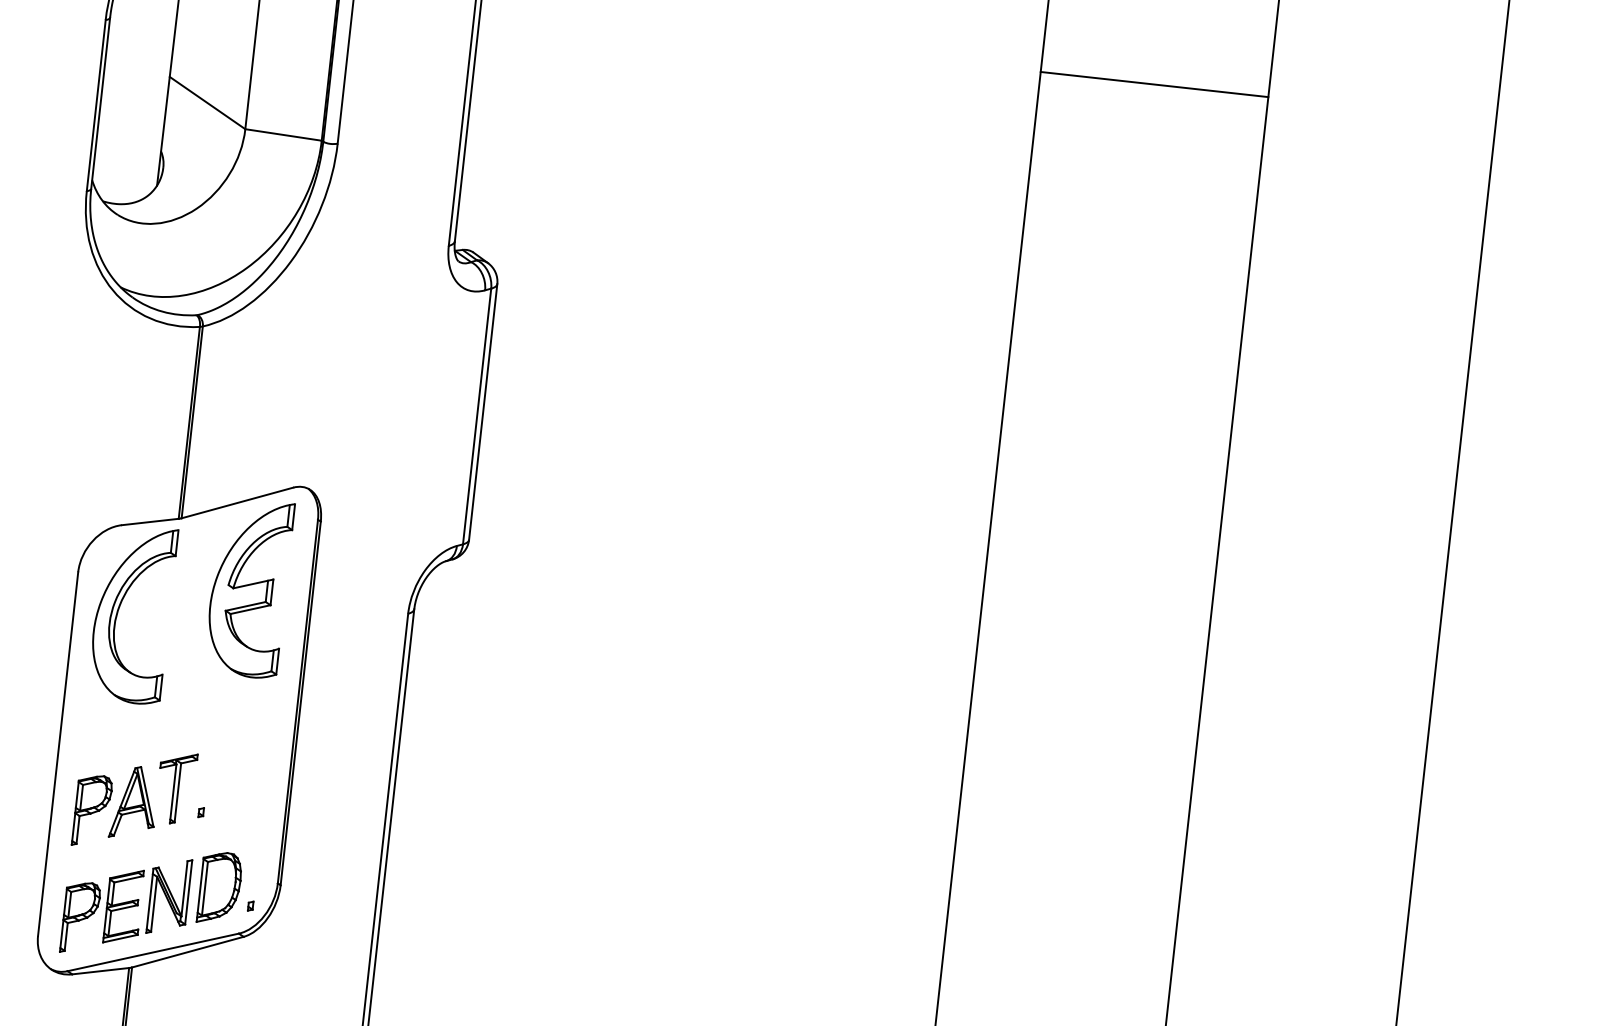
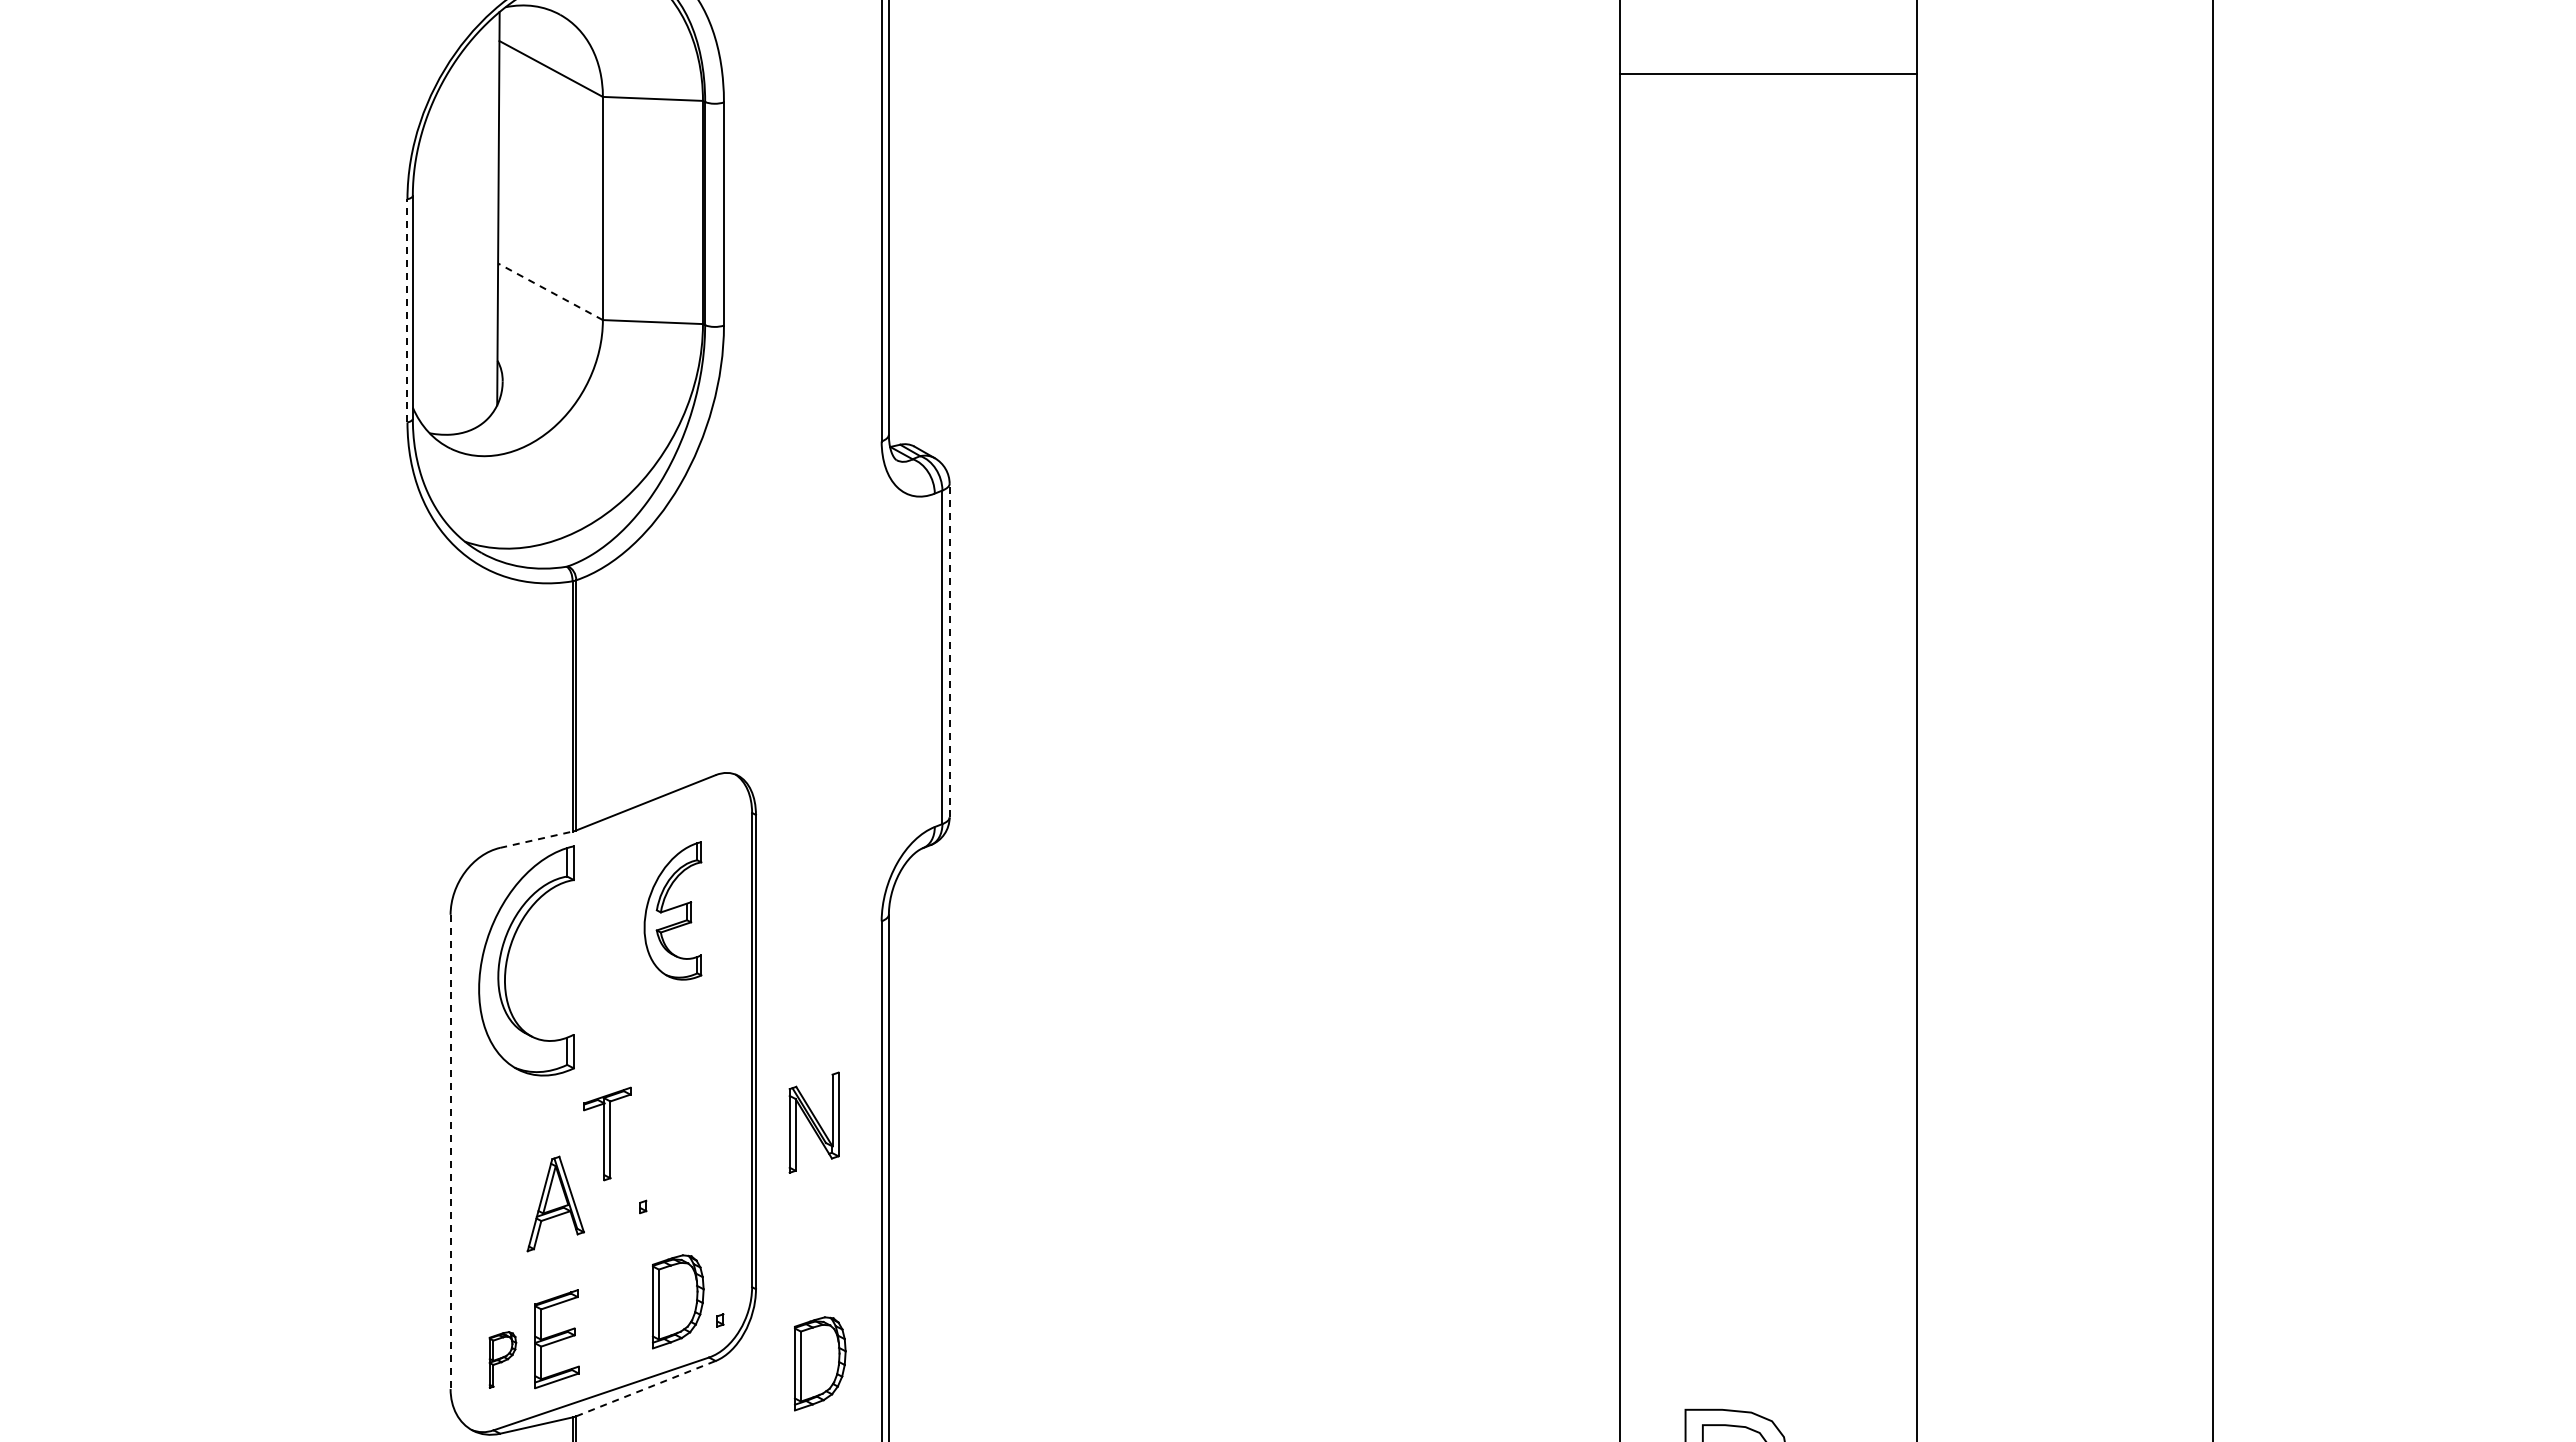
line: (1154, 84) -> (1767, 74), moved
line: (207, 102) -> (550, 291), solid -> dashed
line: (96, 105) -> (407, 310), solid -> dashed
line: (483, 411) -> (949, 650), solid -> dashed
line: (150, 521) -> (536, 839), solid -> dashed
part: (248, 587) -> (672, 910), size x0.6
line: (58, 754) -> (450, 1152), solid -> dashed
part: (176, 787) -> (607, 1133), moved
part: (92, 811) -> (502, 1220), removed
part: (168, 896) -> (813, 1122), moved
part: (80, 917) -> (502, 1359), size x0.6
part: (323, 947) -> (820, 1363), added
line: (188, 952) -> (646, 1388), solid -> dashed

